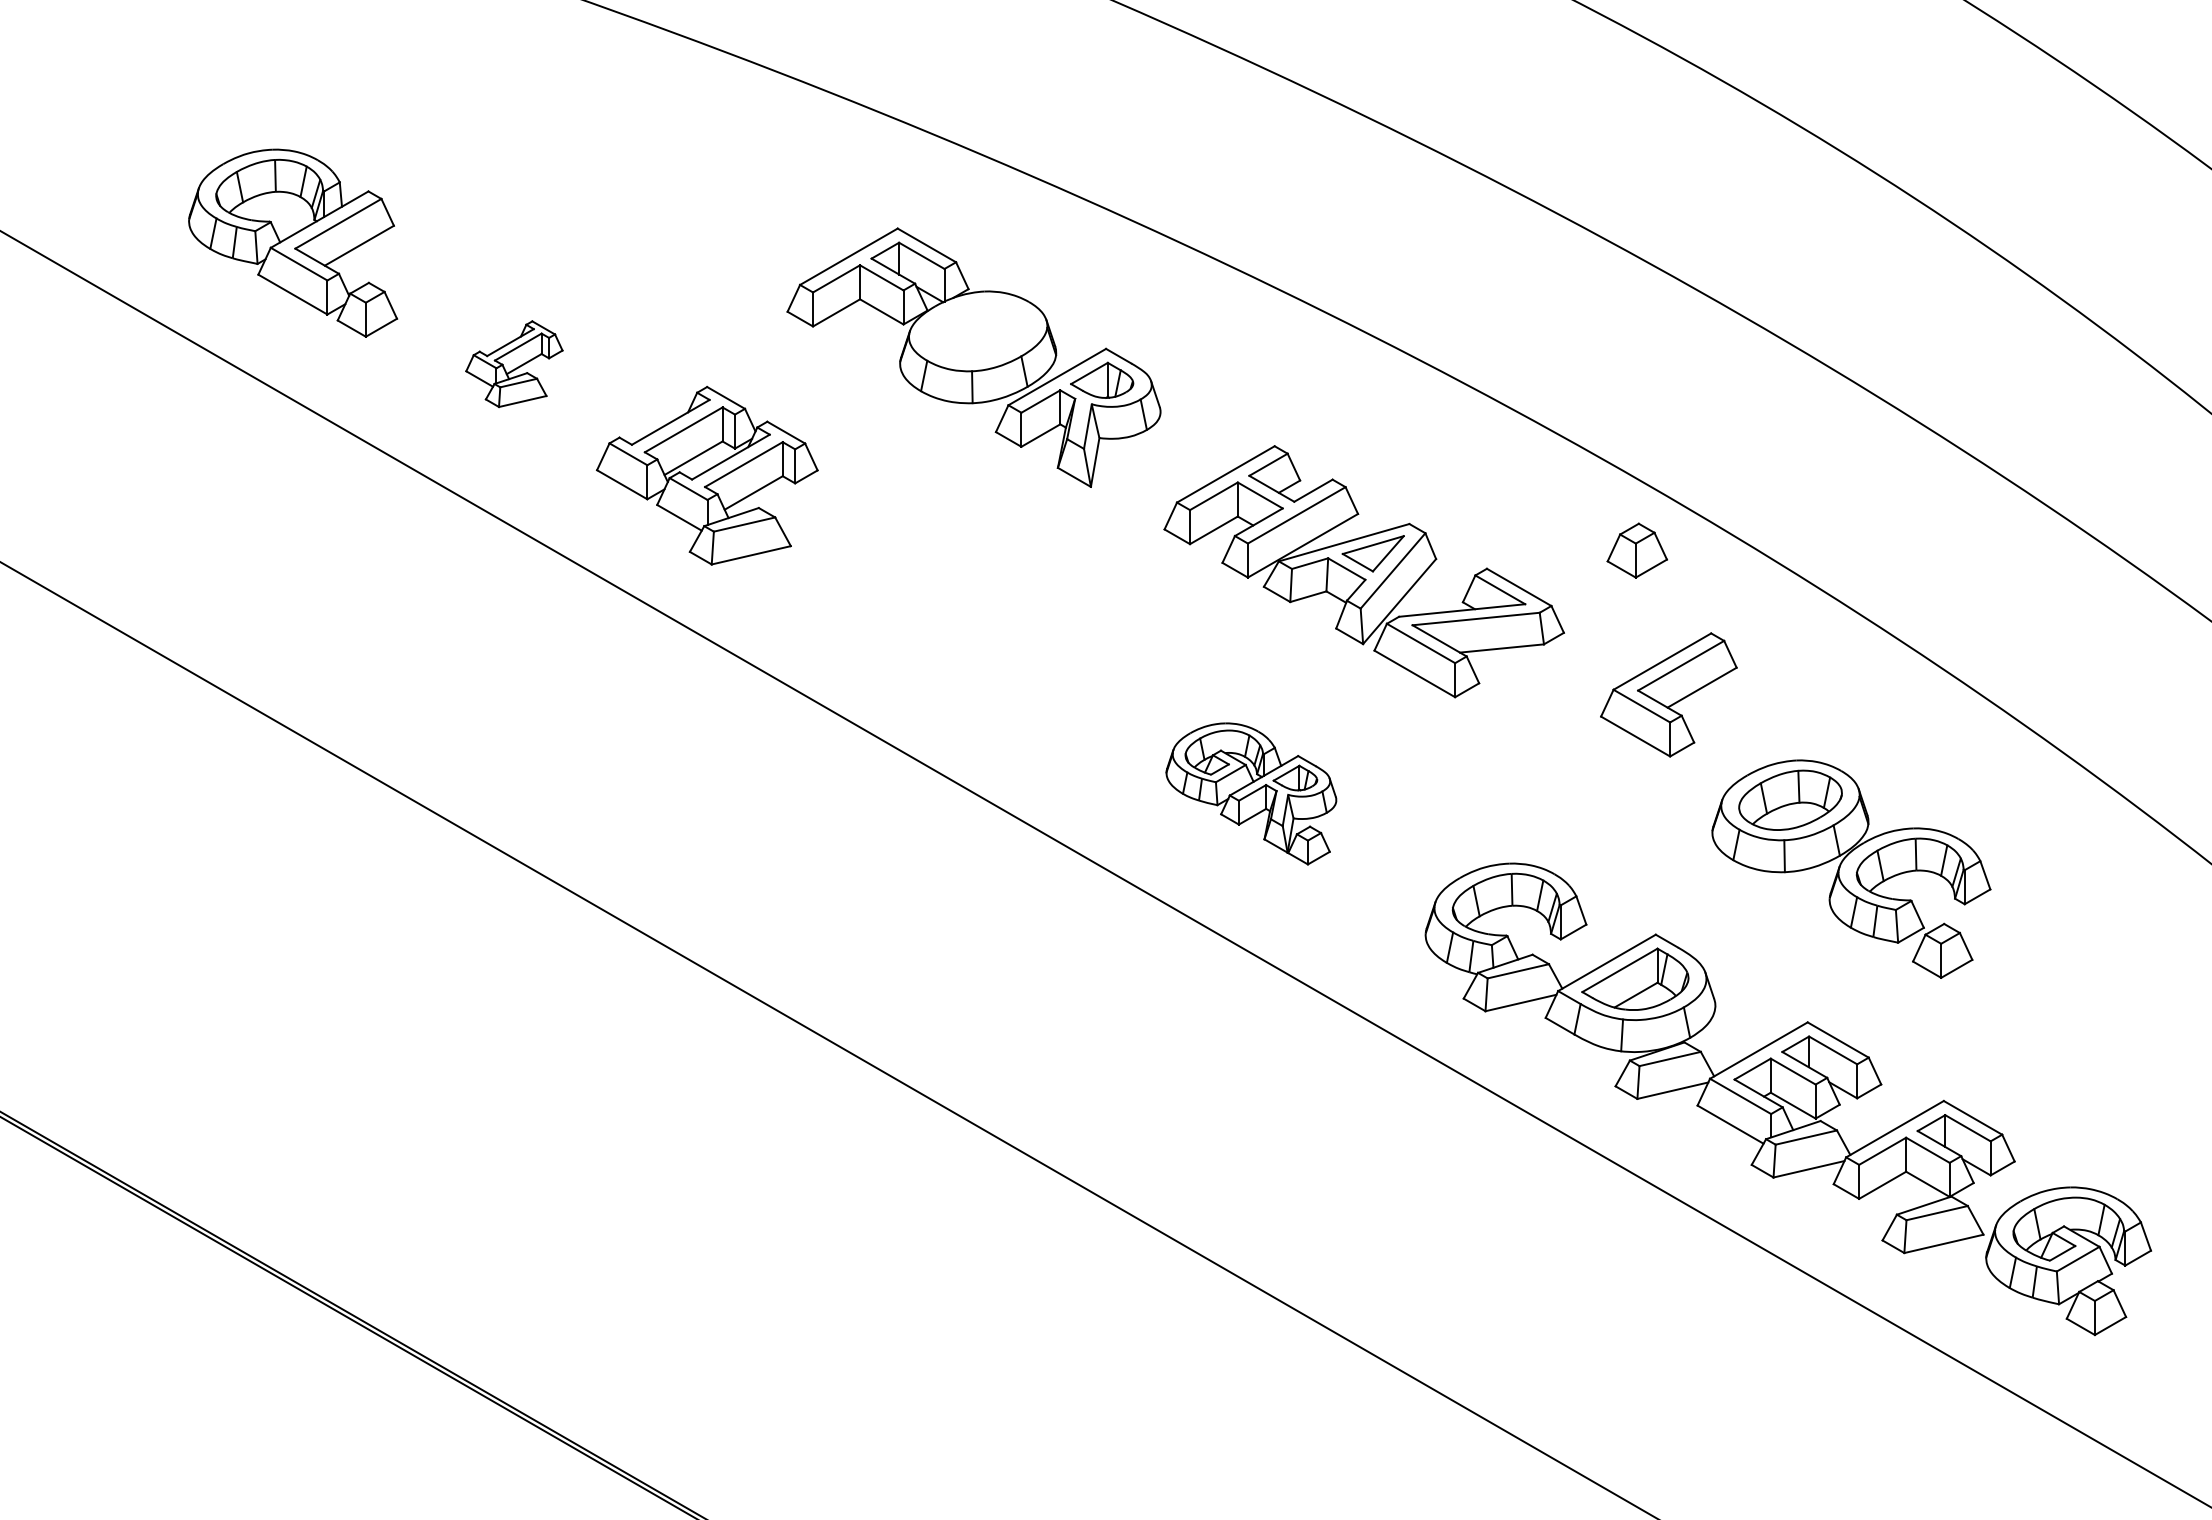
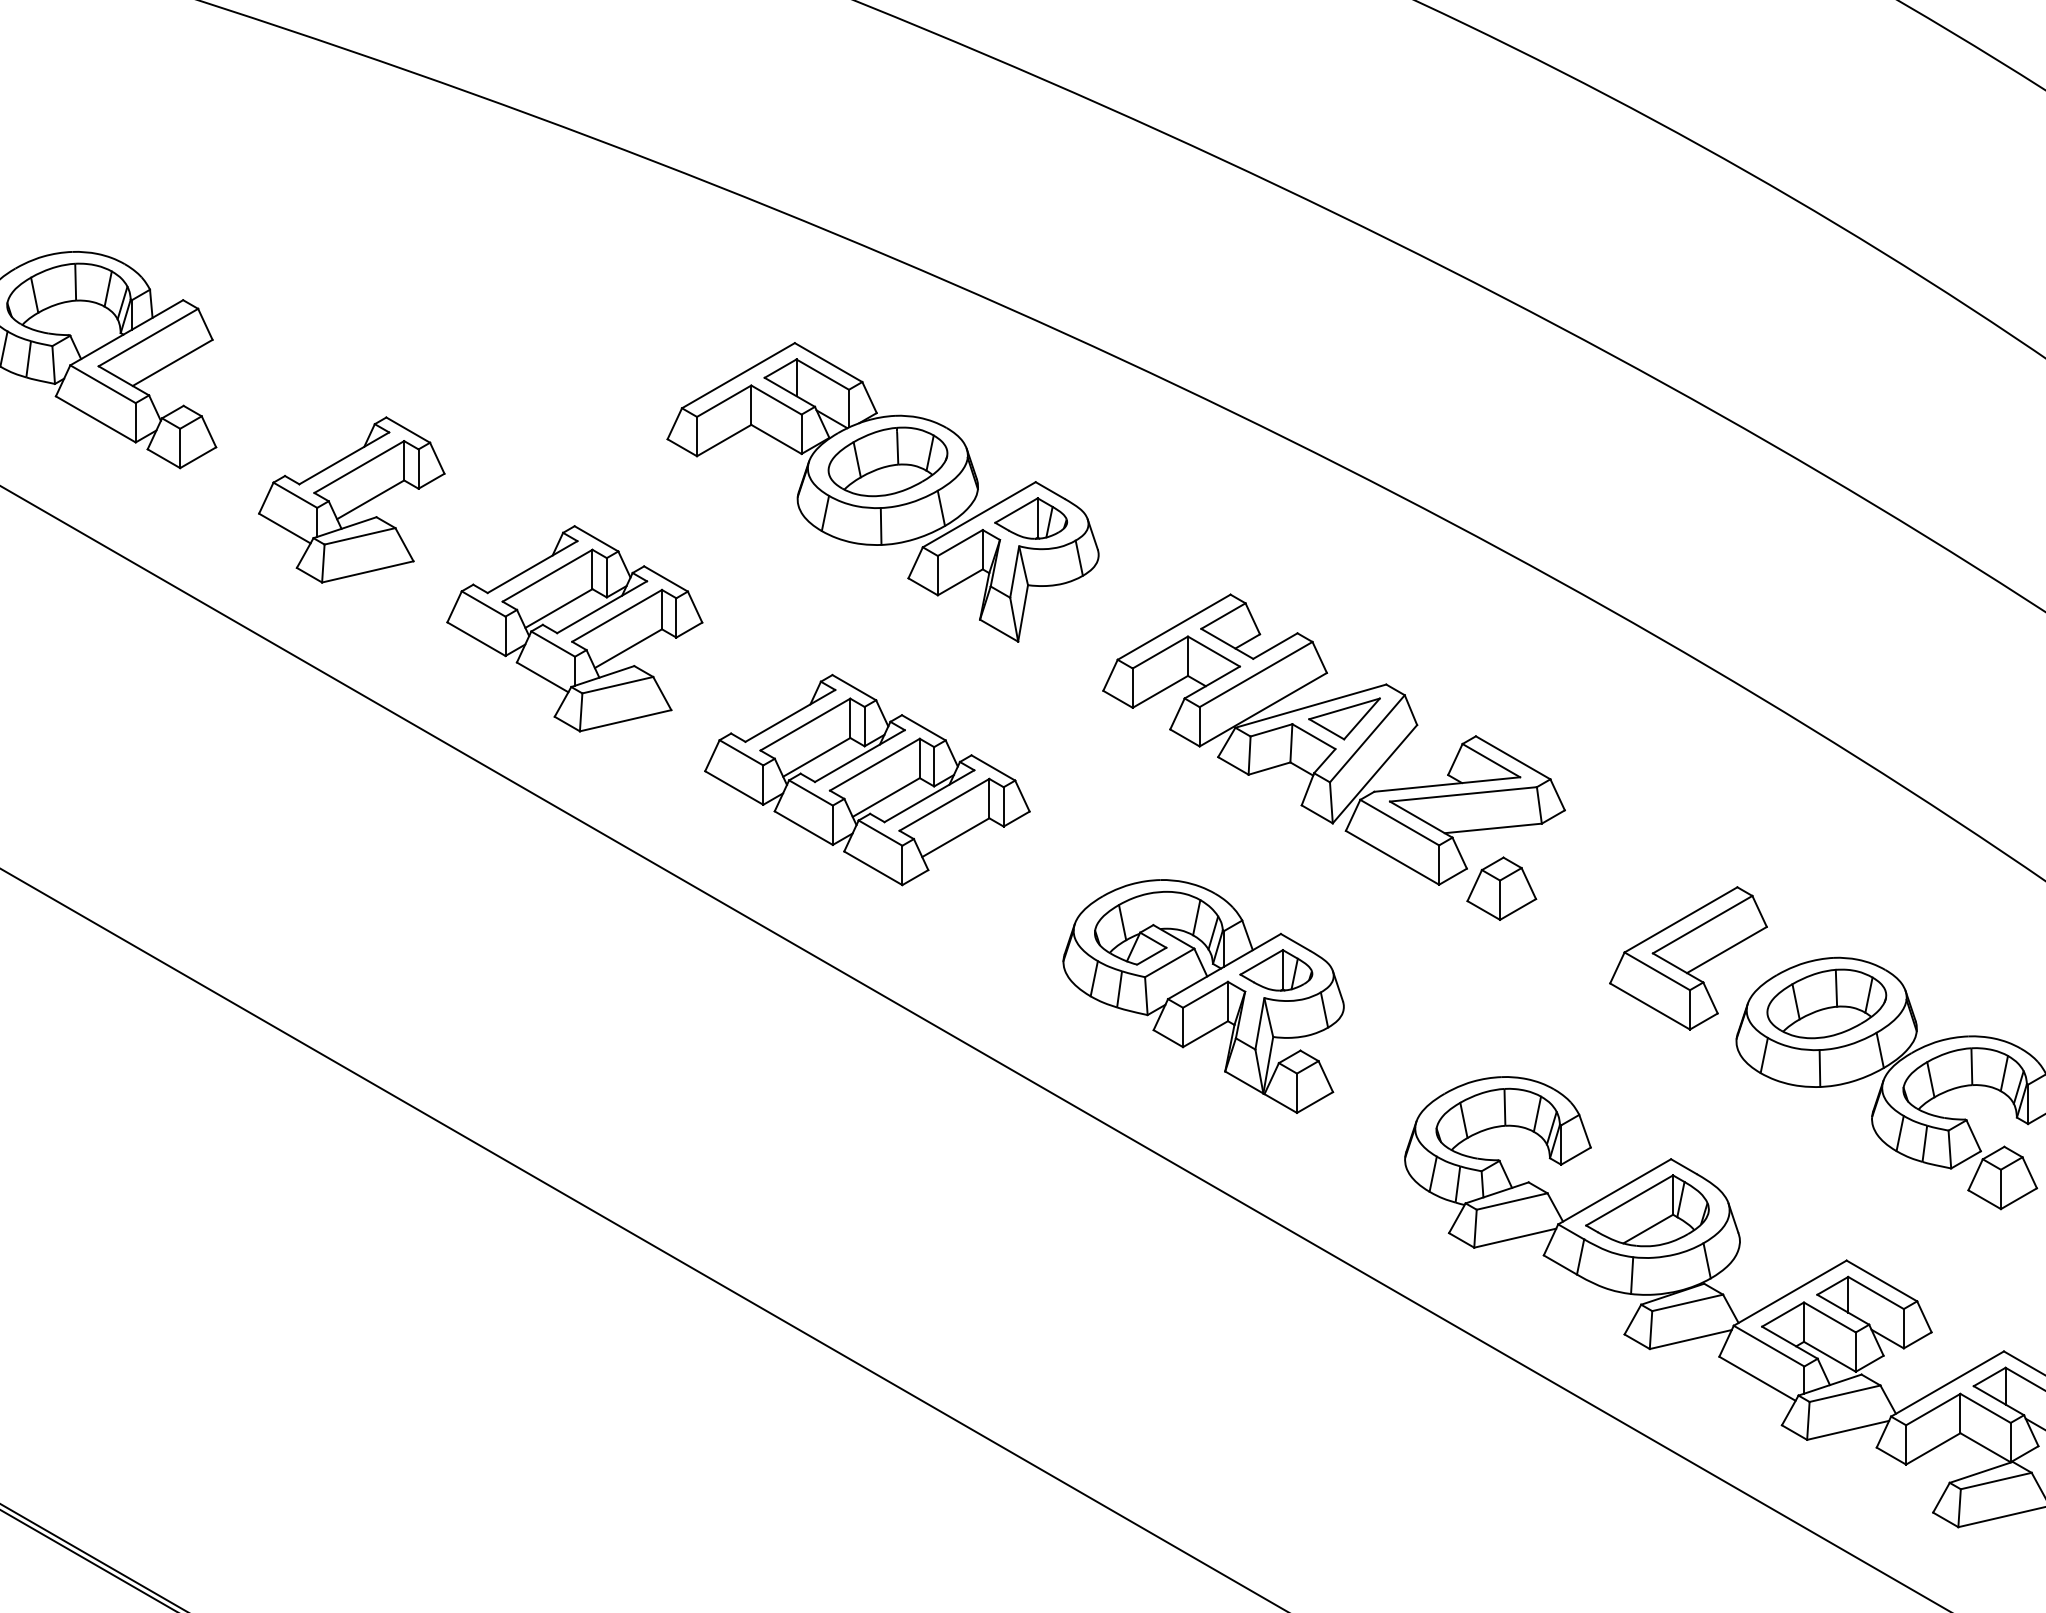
part: (978, 330) -> (888, 460), added
part: (514, 363) -> (351, 499), size x1.67
part: (1636, 550) -> (1500, 888), moved
part: (960, 606) -> (867, 779), added
part: (1668, 694) -> (1688, 957), moved
part: (1251, 793) -> (1203, 996), size x1.43

